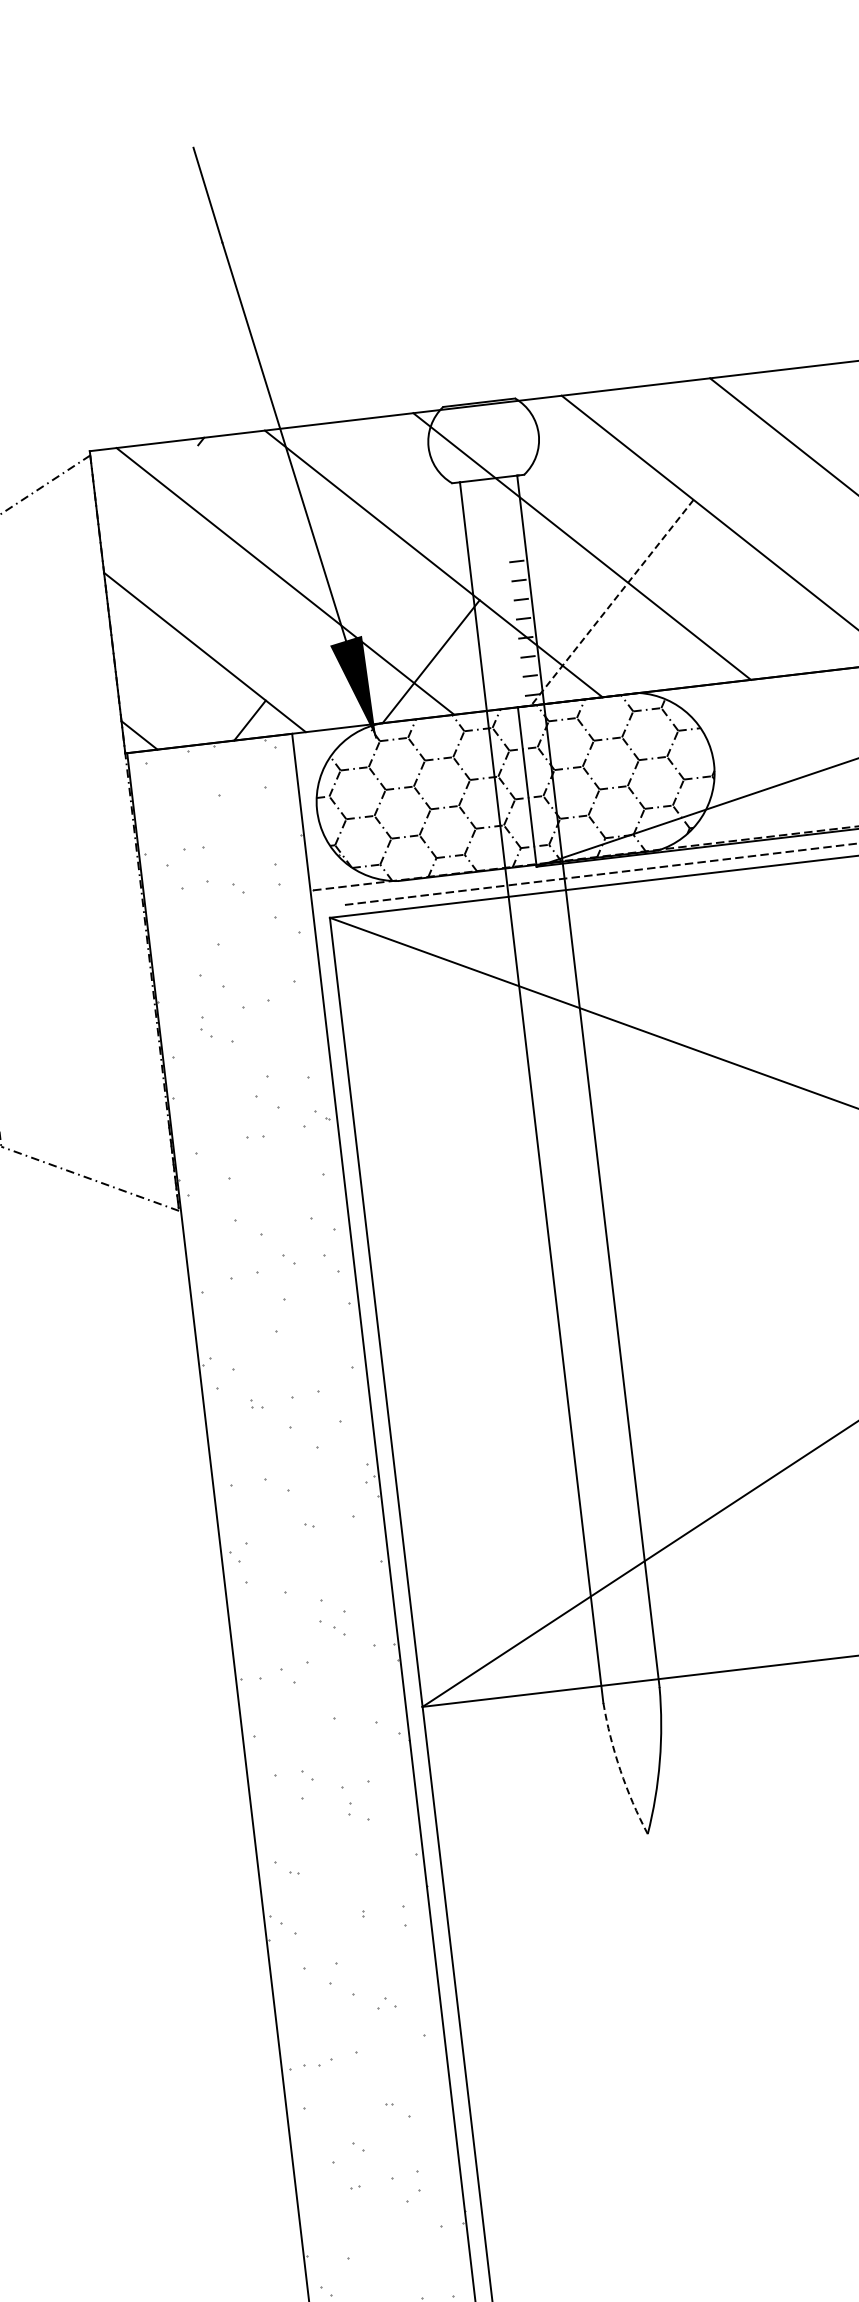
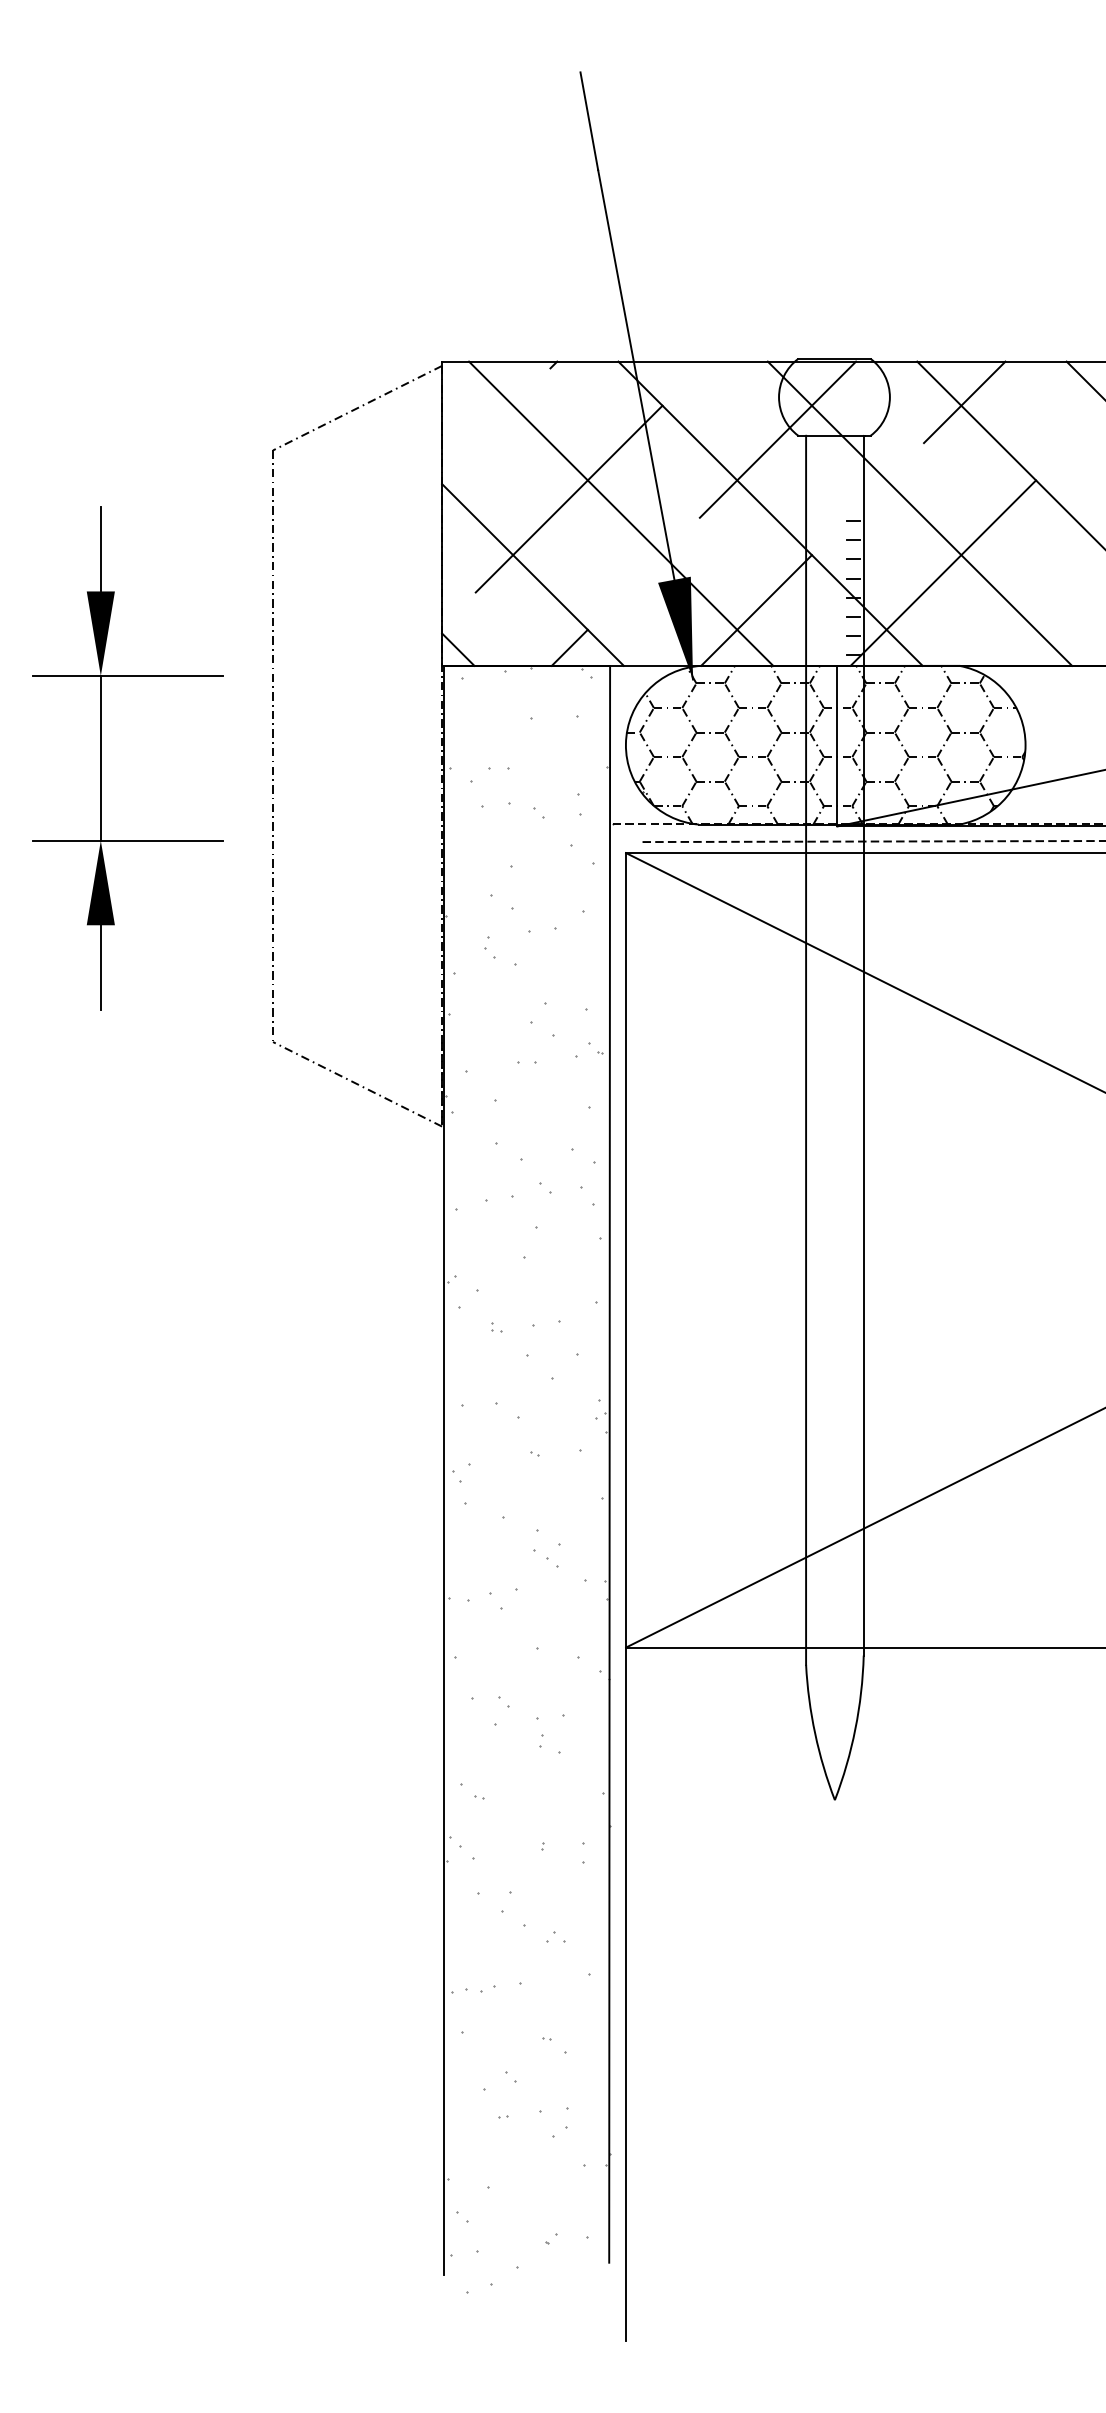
line: (613, 430) -> (964, 402), added
line: (432, 489) -> (777, 439), added
line: (231, 572) -> (568, 498), added
line: (611, 603) -> (942, 573), dashed -> solid
arc: (620, 1770) -> (815, 1733), dashed -> solid

